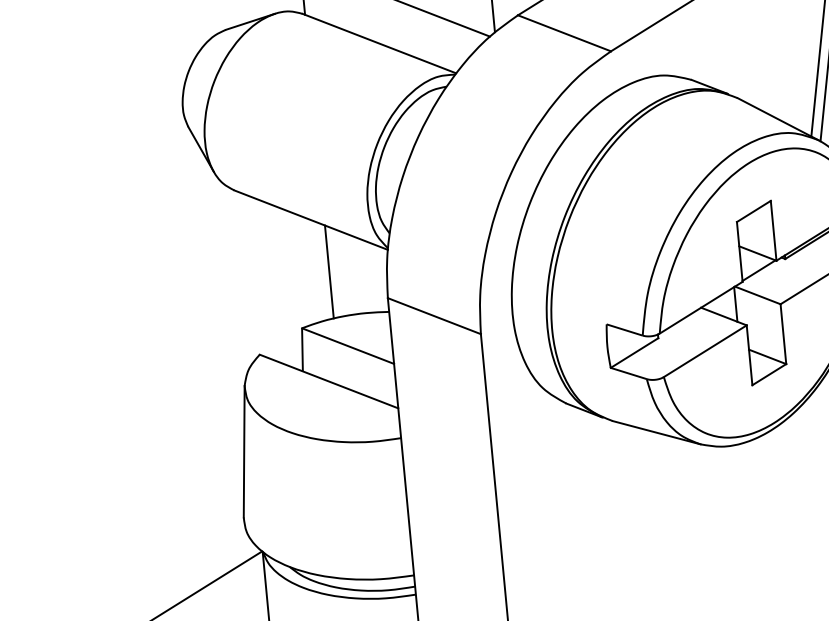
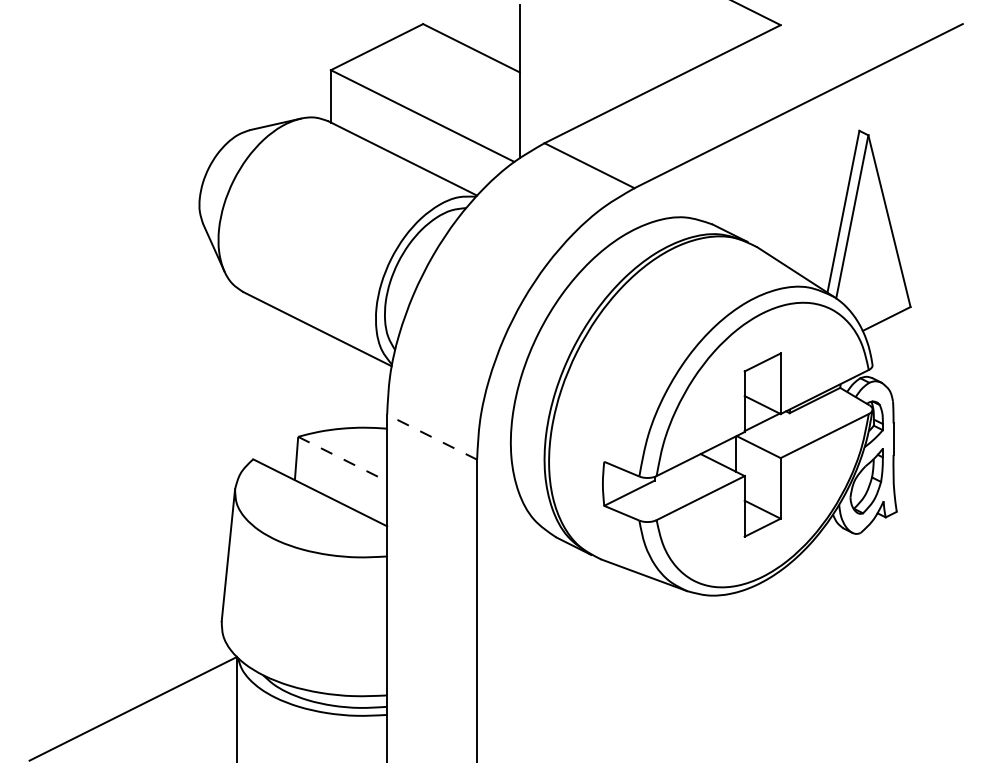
line: (328, 271) -> (330, 382), removed
line: (433, 315) -> (431, 436), solid -> dashed
line: (347, 346) -> (342, 459), solid -> dashed

